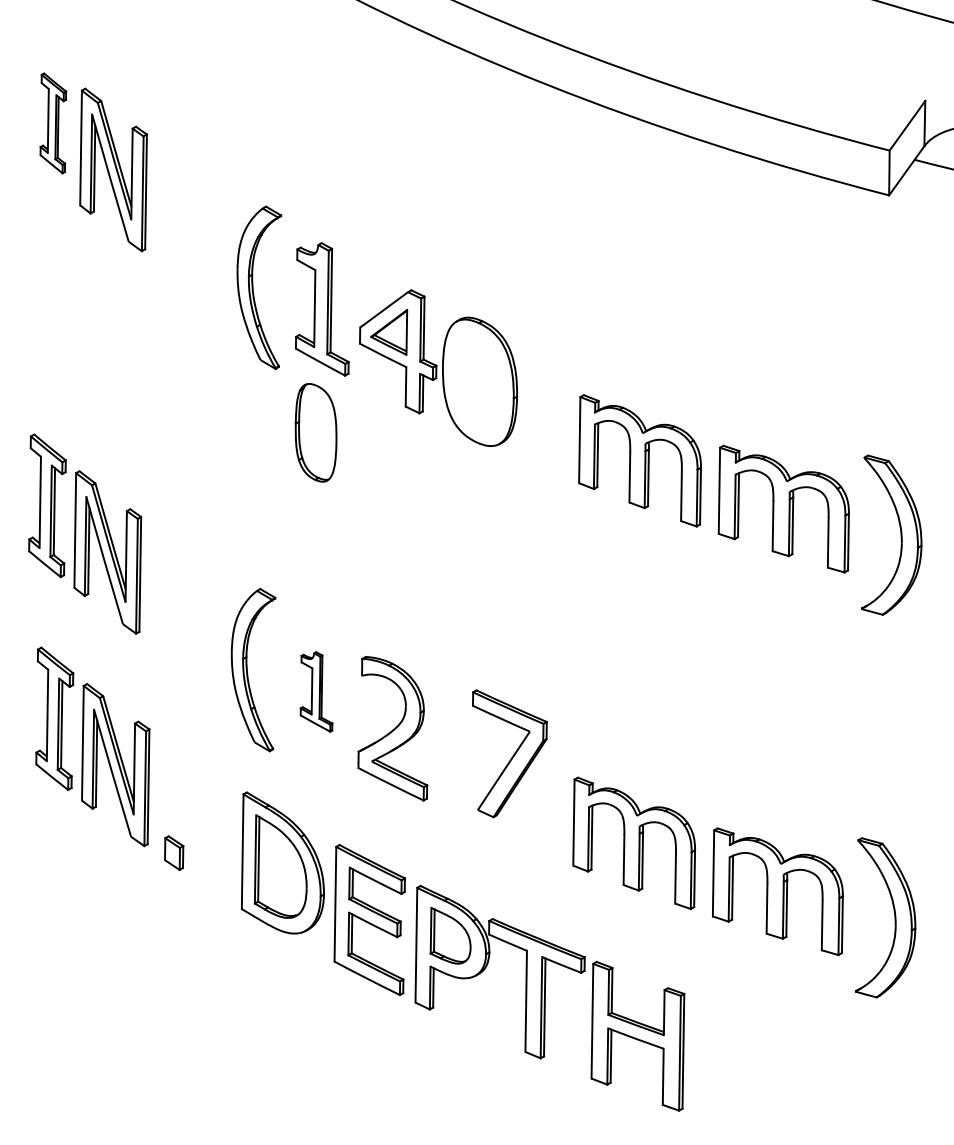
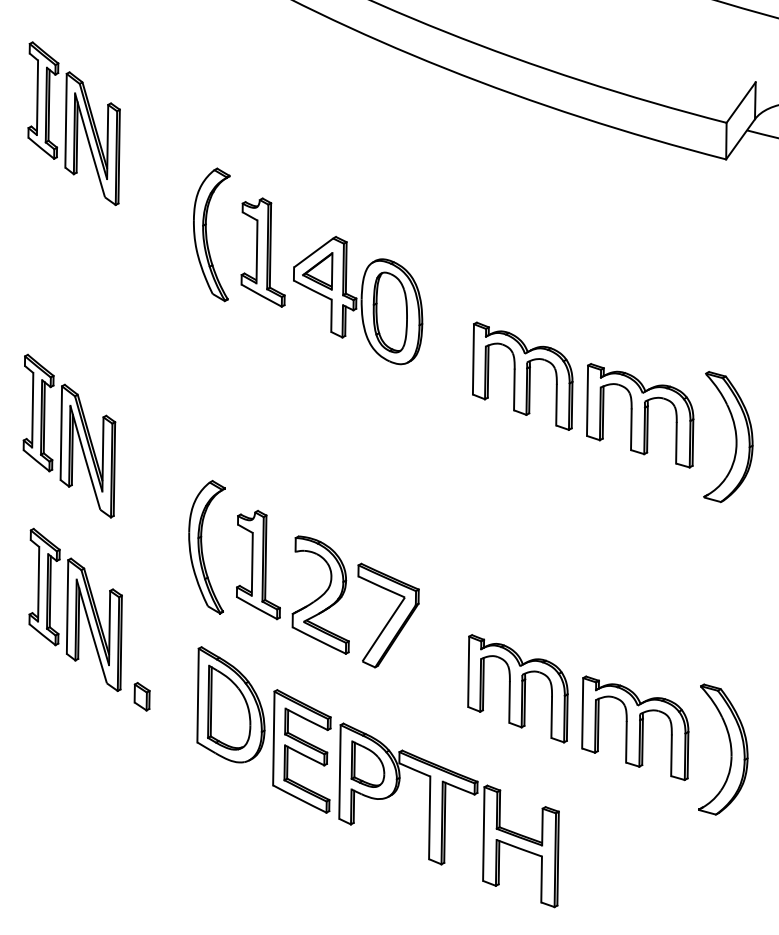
part: (53, 123) -> (43, 100), size x1.43
part: (315, 432) -> (389, 312), moved
part: (316, 691) -> (258, 564), size x1.67
part: (509, 753) -> (388, 615), moved

